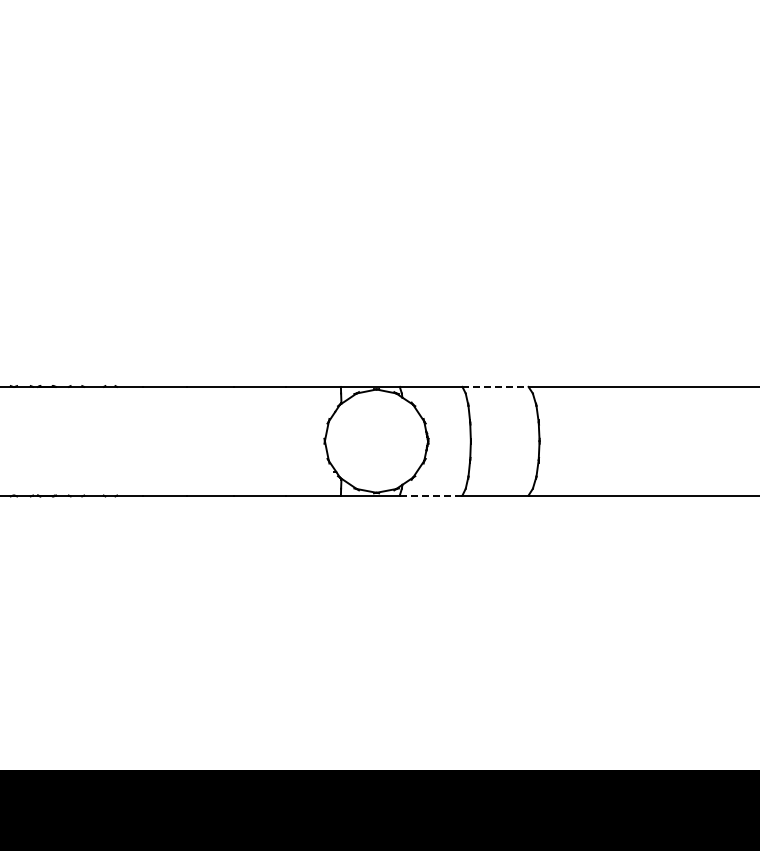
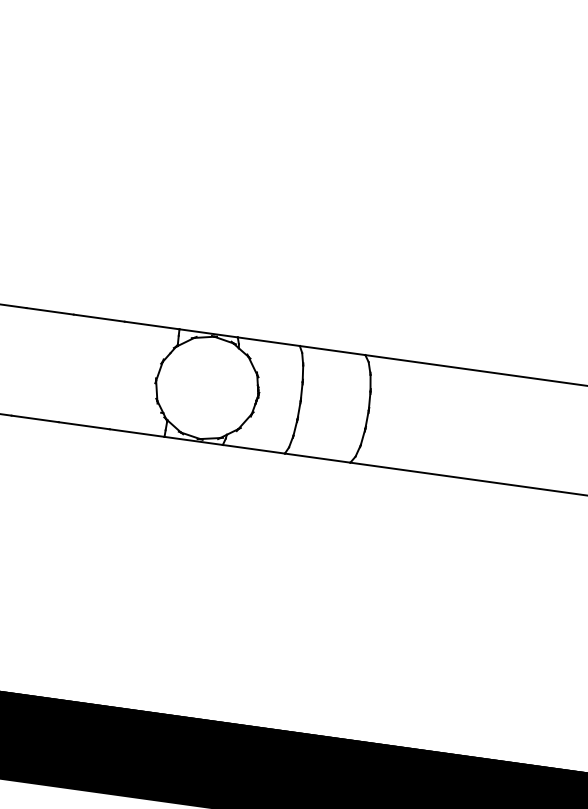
line: (496, 386) -> (333, 350), dashed -> solid
line: (431, 495) -> (254, 449), dashed -> solid

